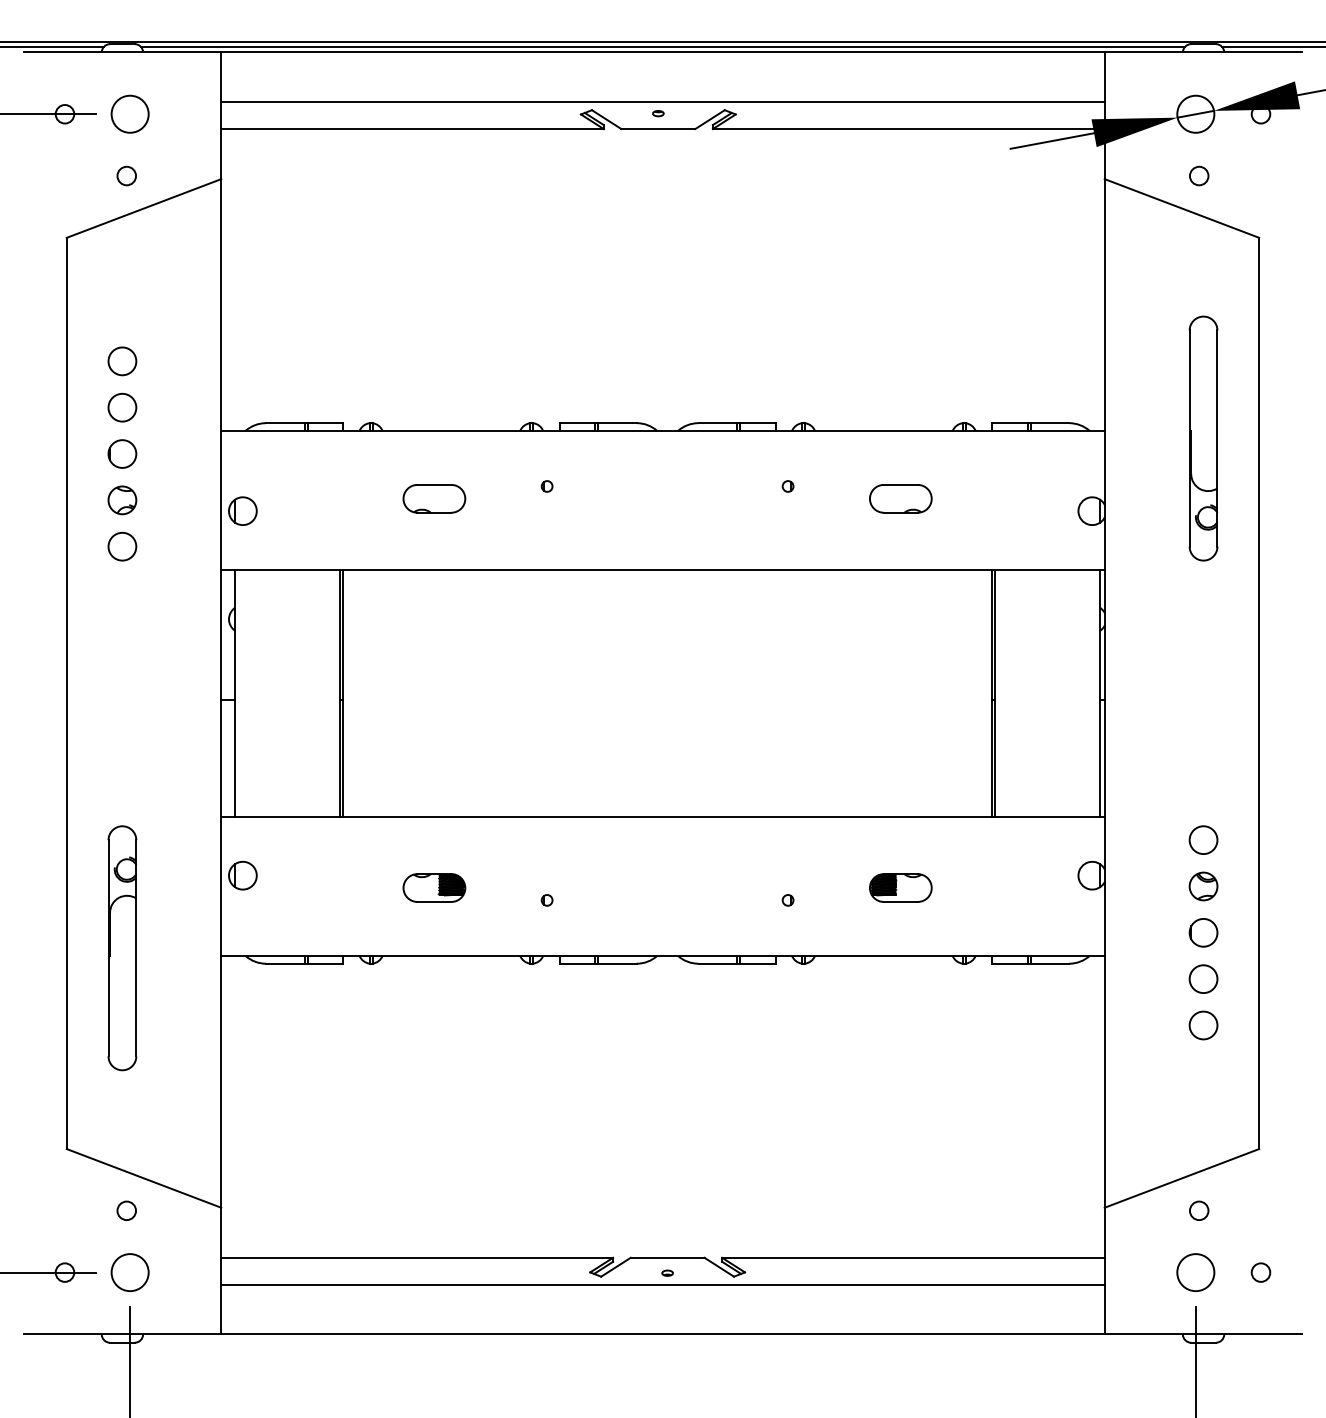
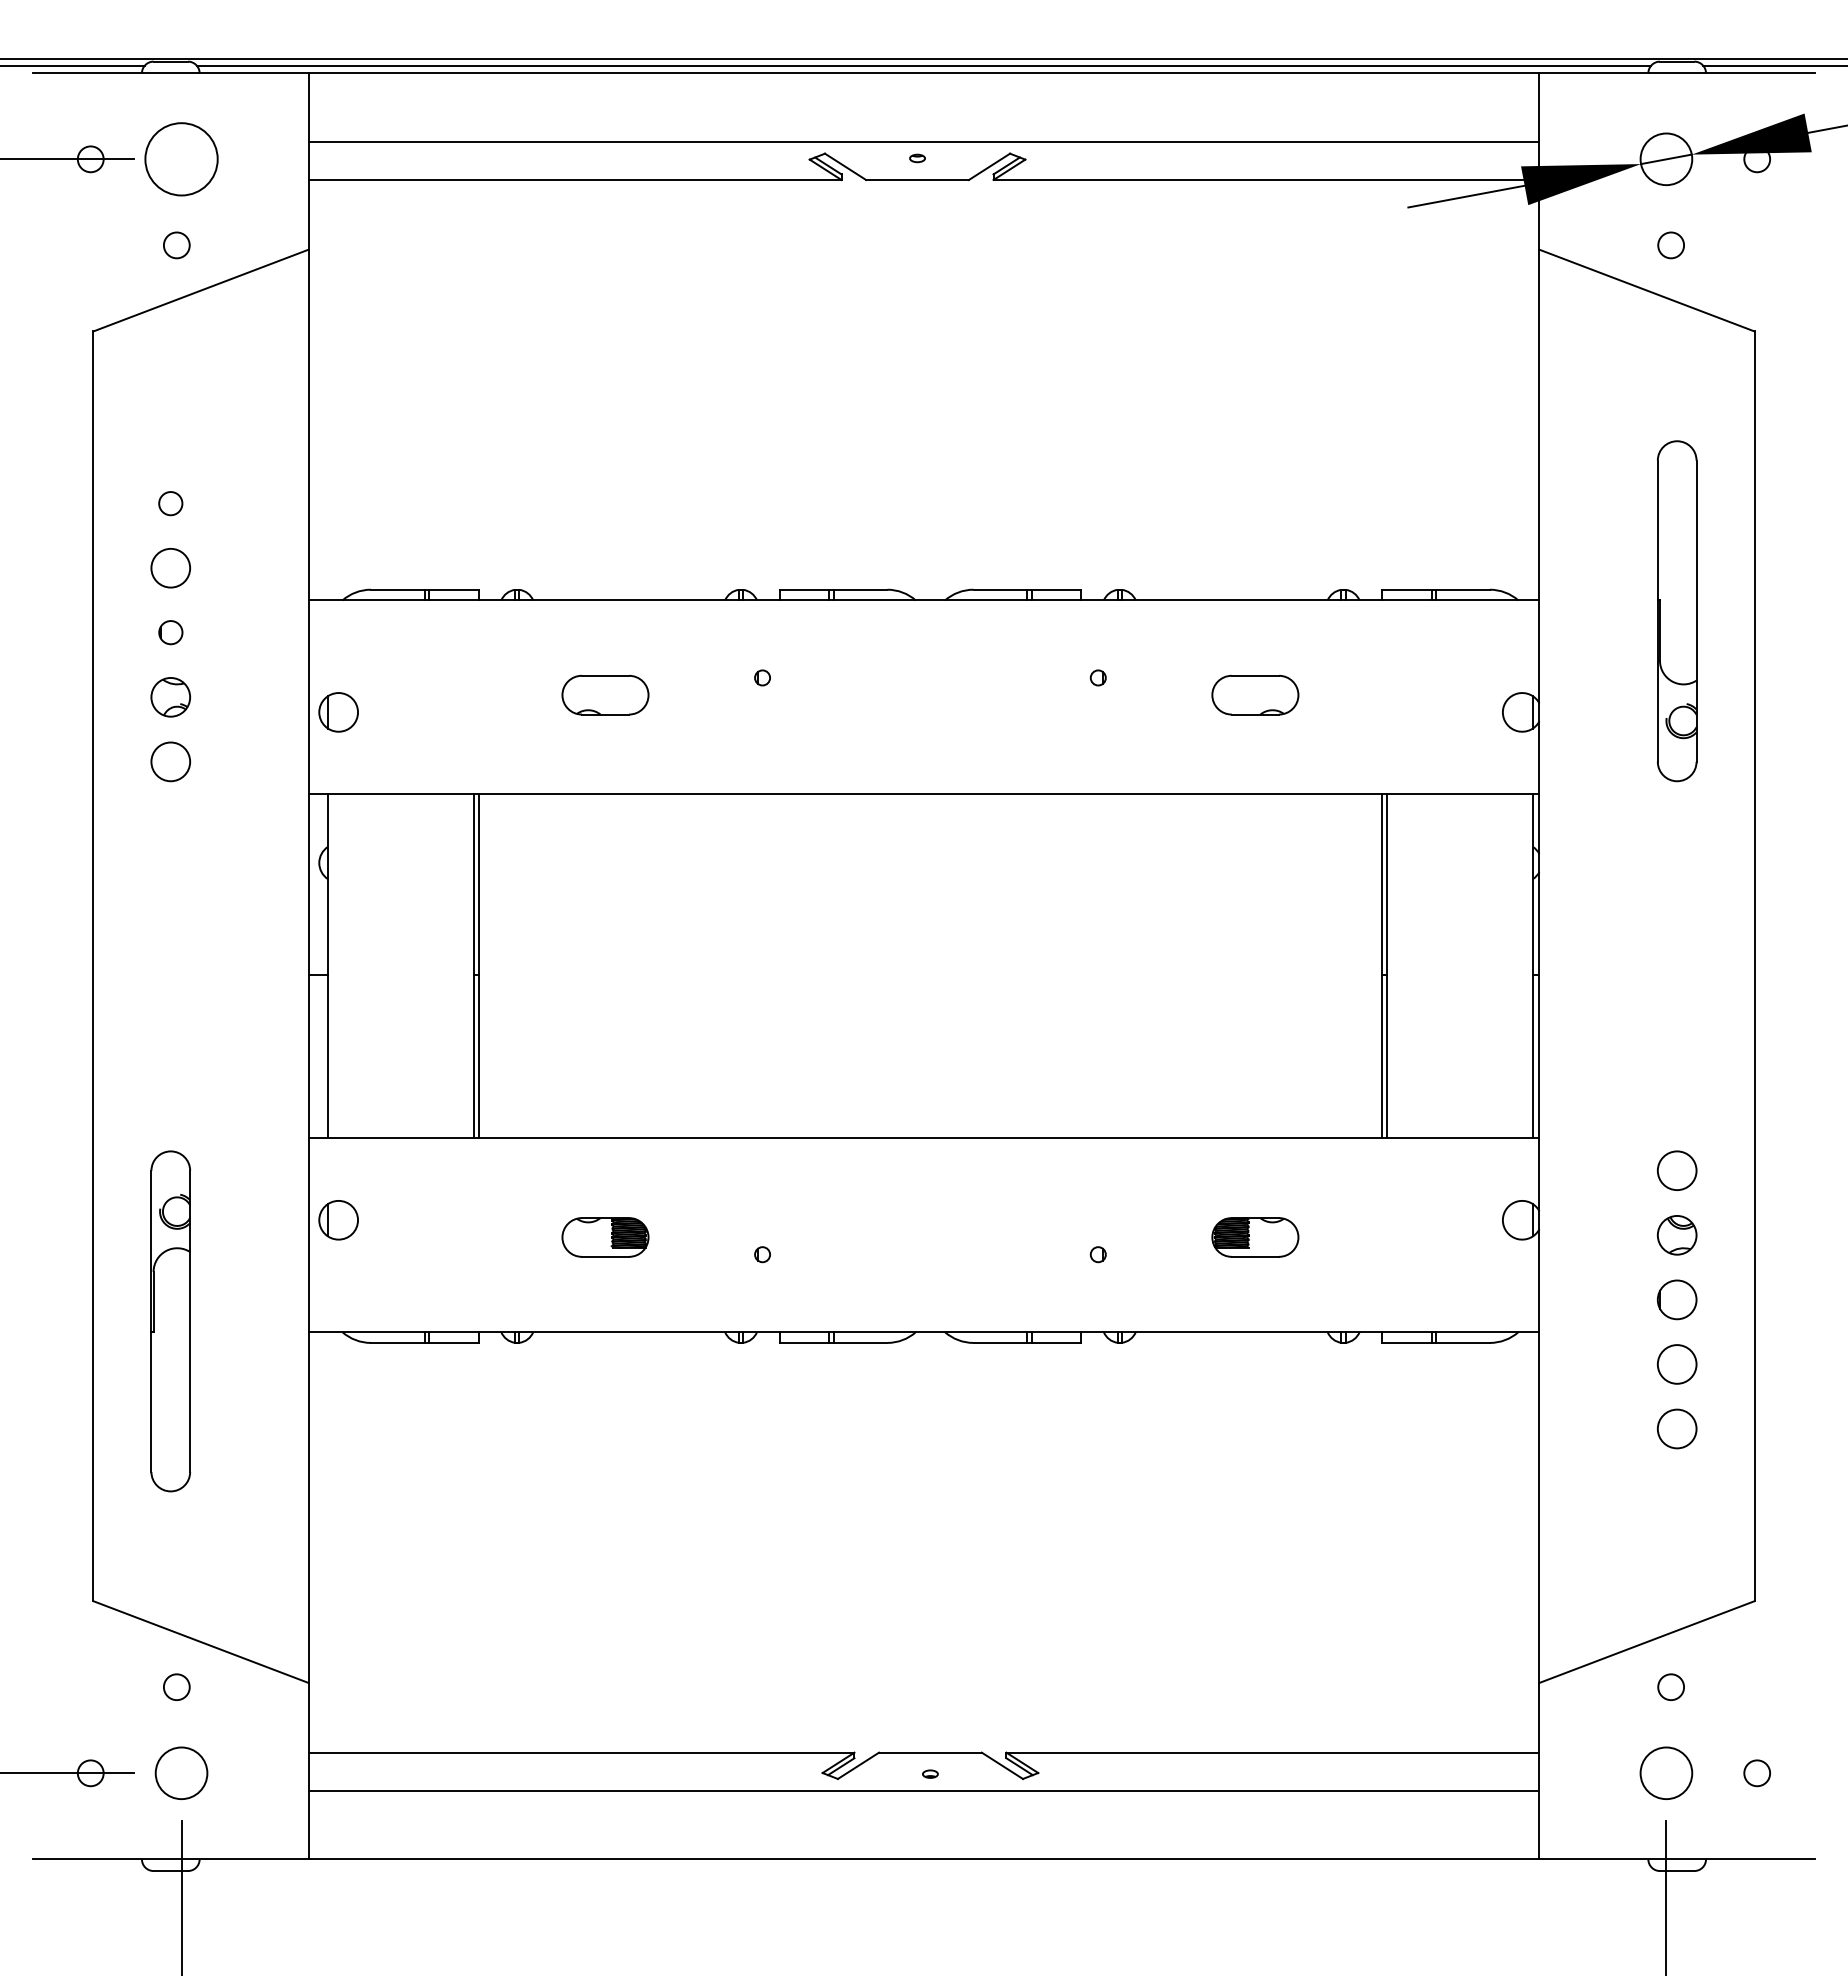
circle: (130, 114) -> (181, 159), size x1.4
circle: (122, 361) -> (170, 503), size x0.6
part: (122, 453) -> (170, 632), size x0.6

